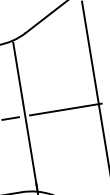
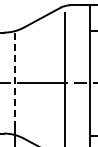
line: (25, 116) -> (14, 83), solid -> dashed

